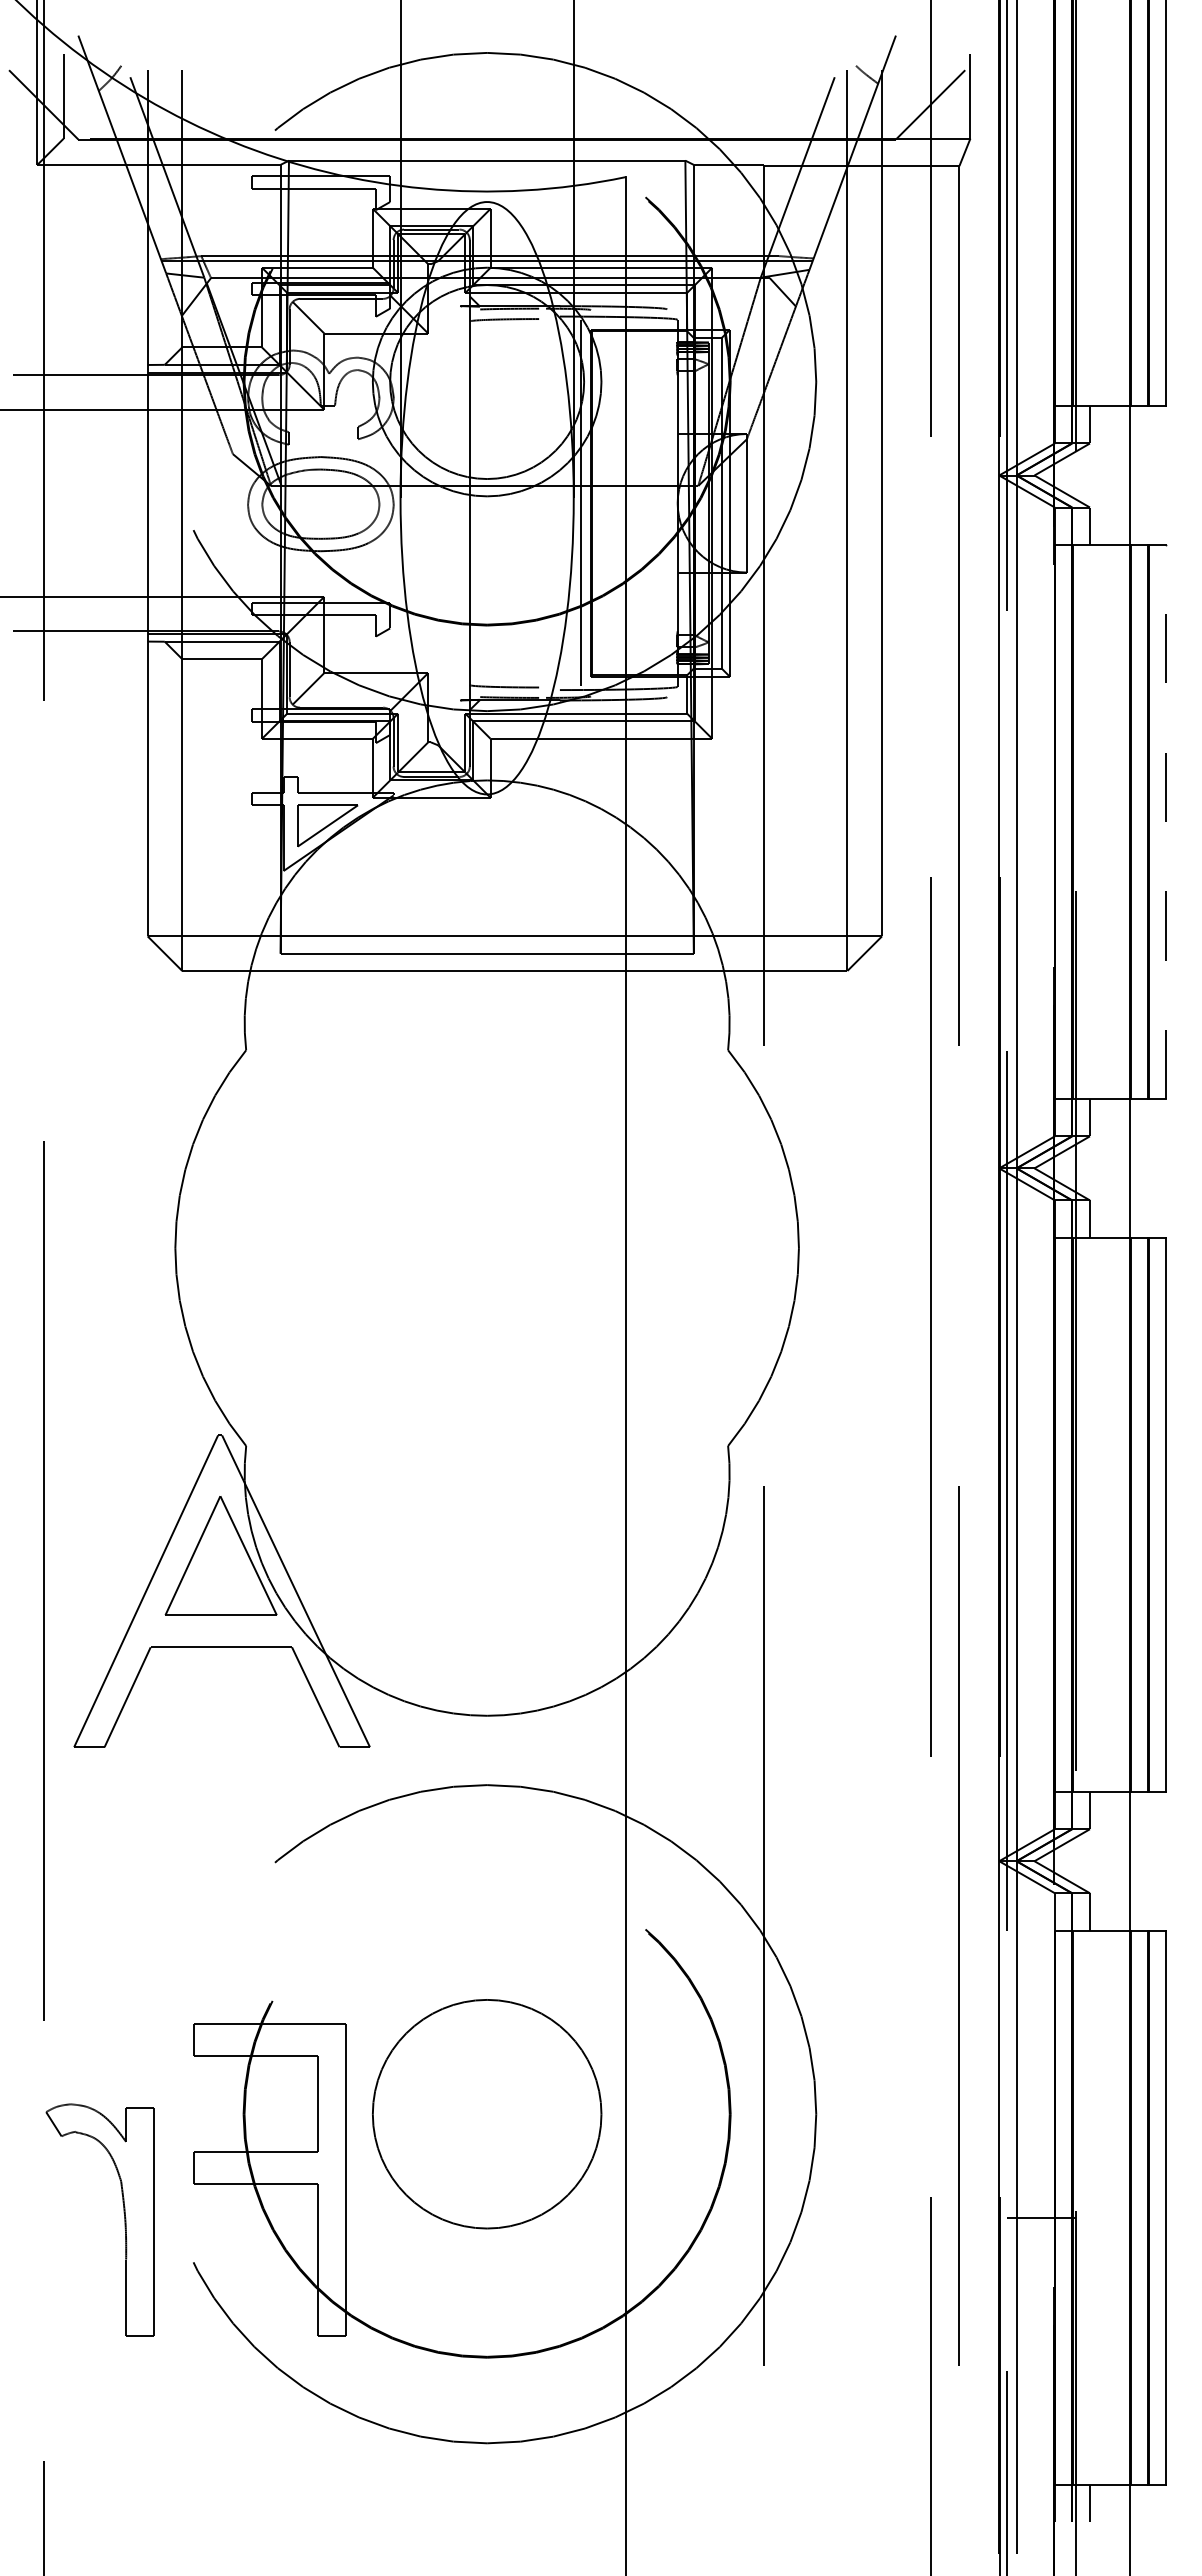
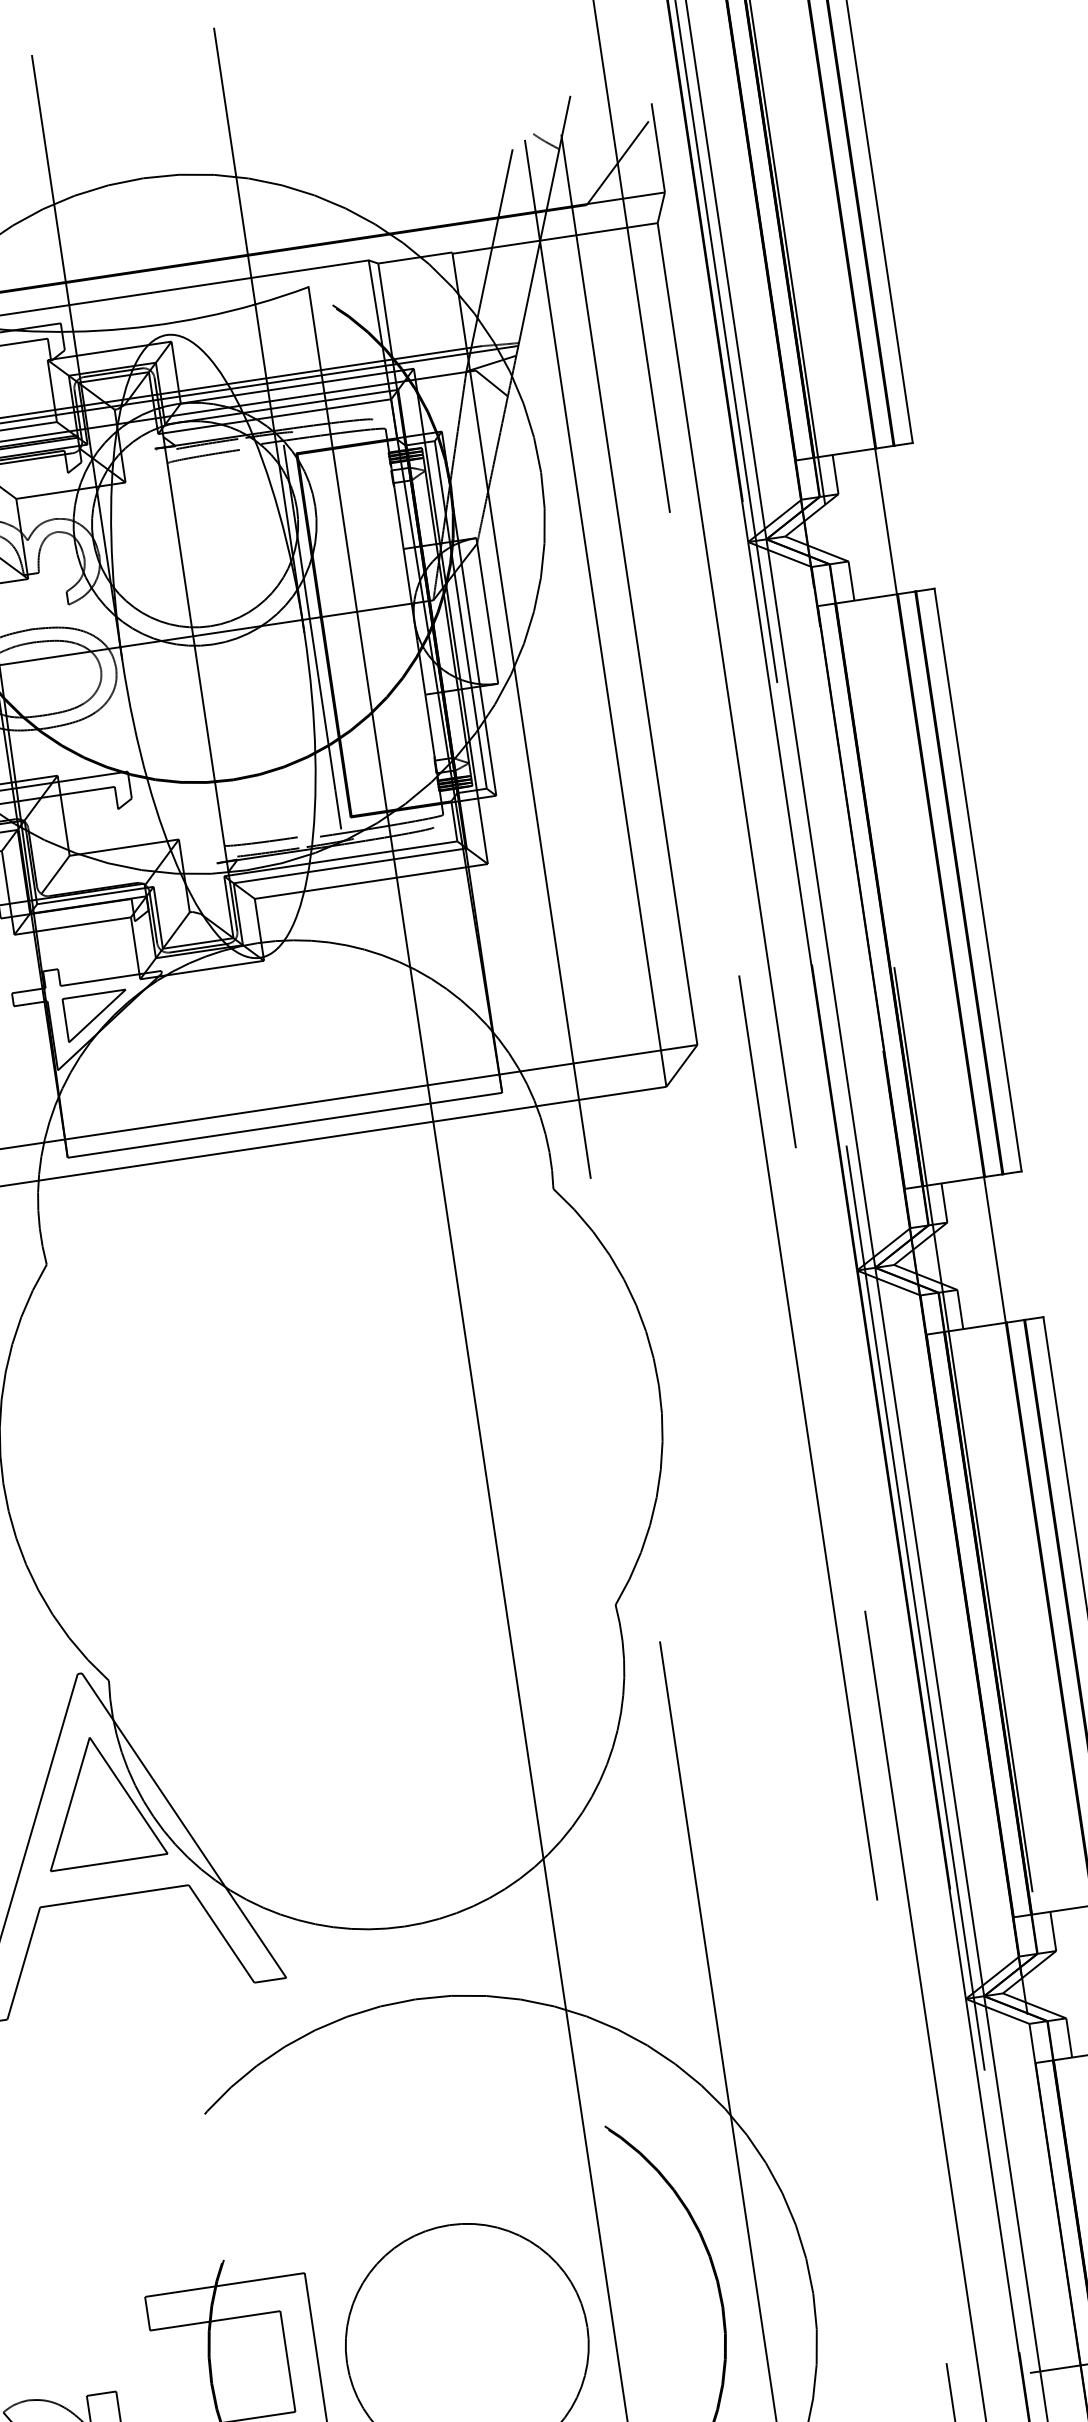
line: (1166, 821) -> (978, 879), dashed -> solid

